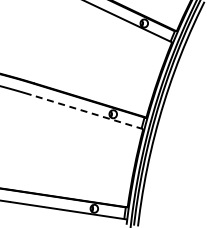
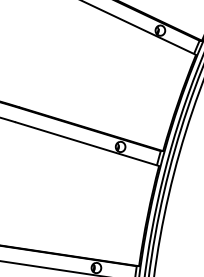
line: (86, 111) -> (86, 143), dashed -> solid

